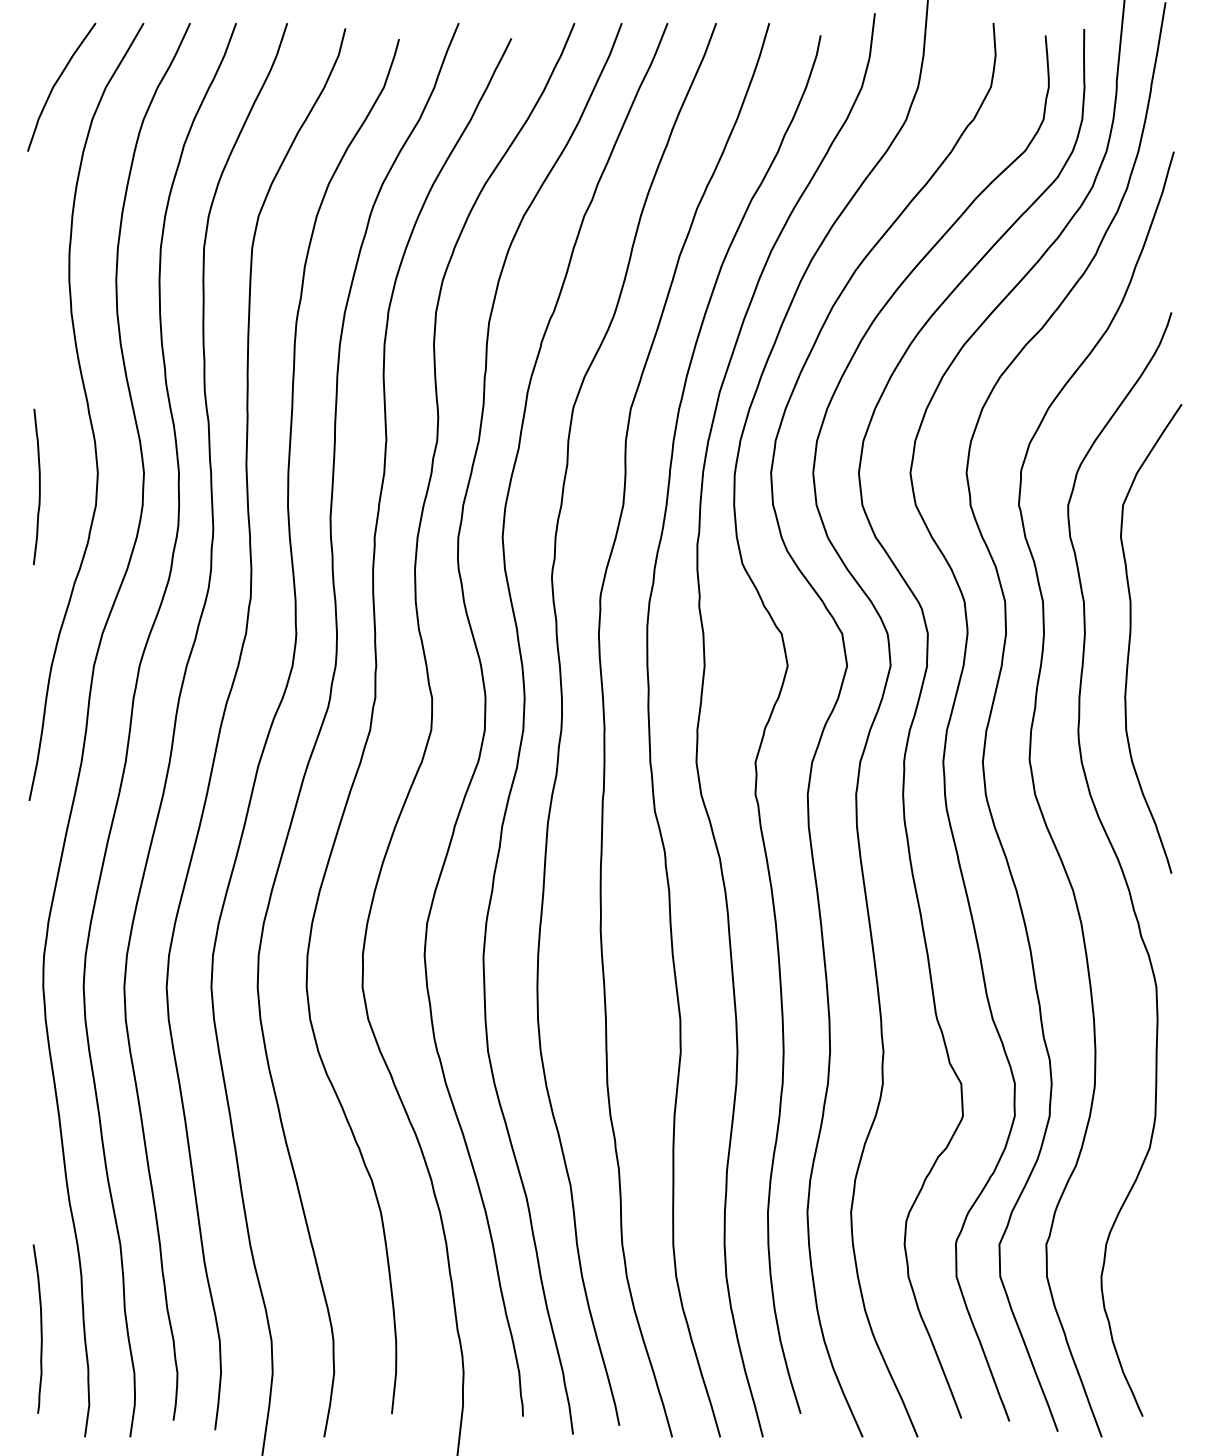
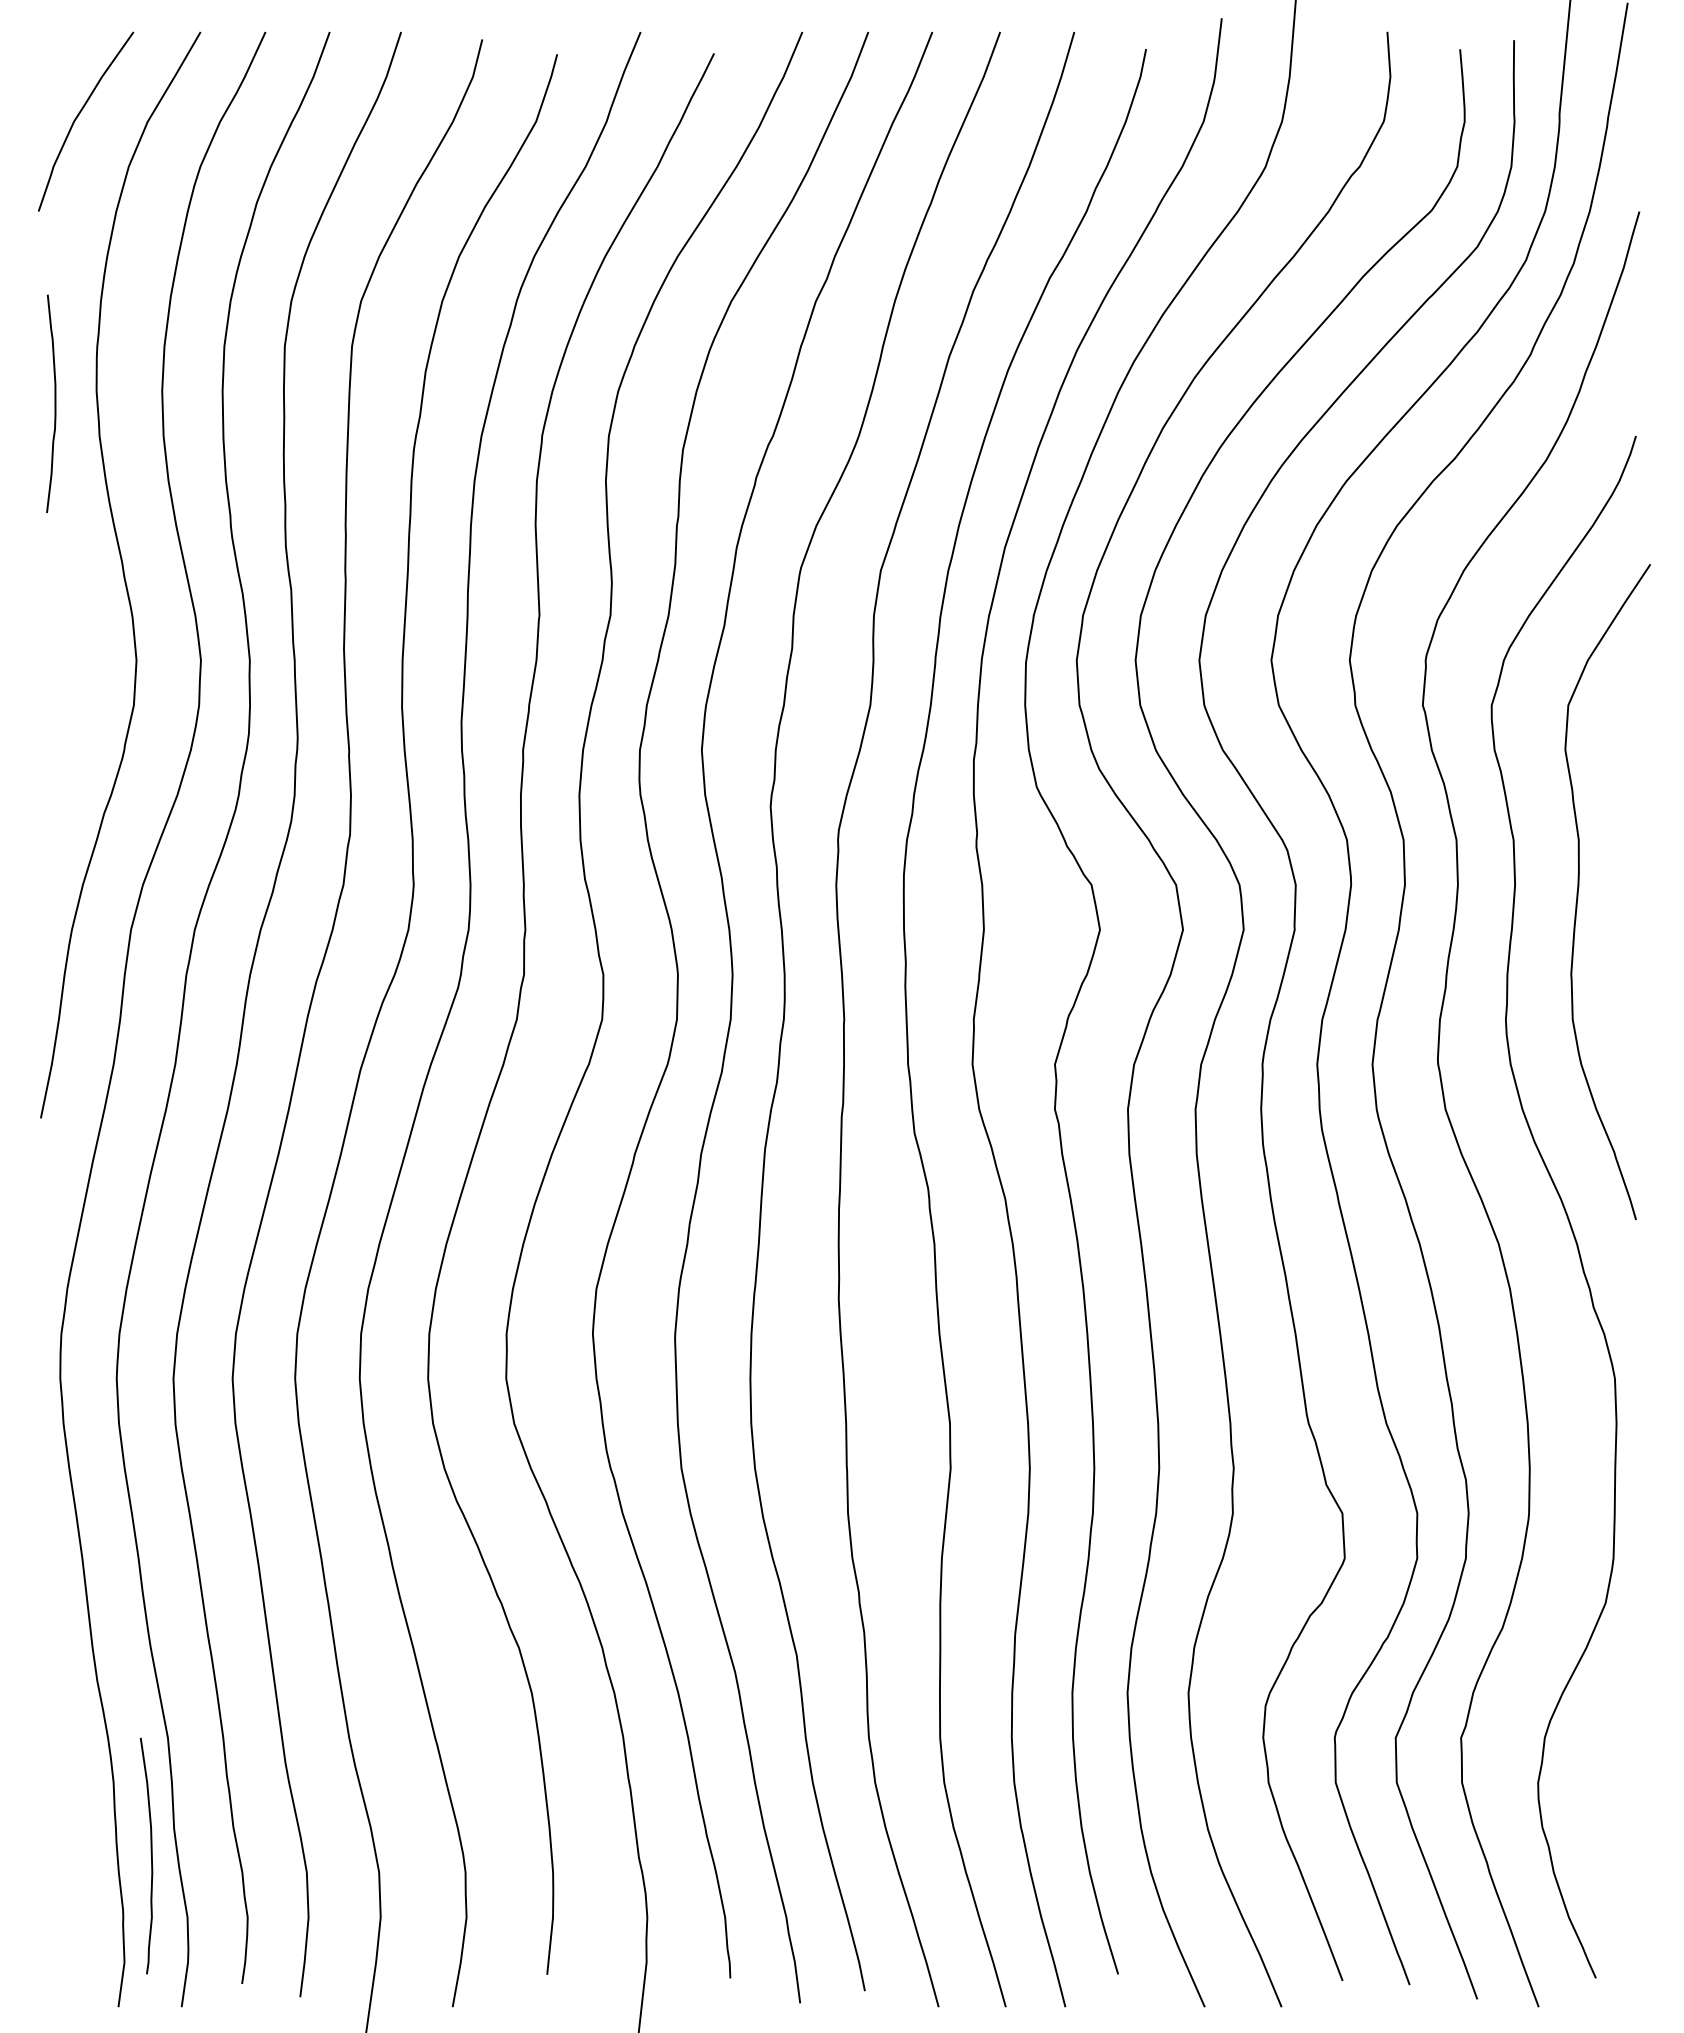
curve: (39, 486) -> (54, 403), moved
curve: (40, 1328) -> (150, 1854), moved

